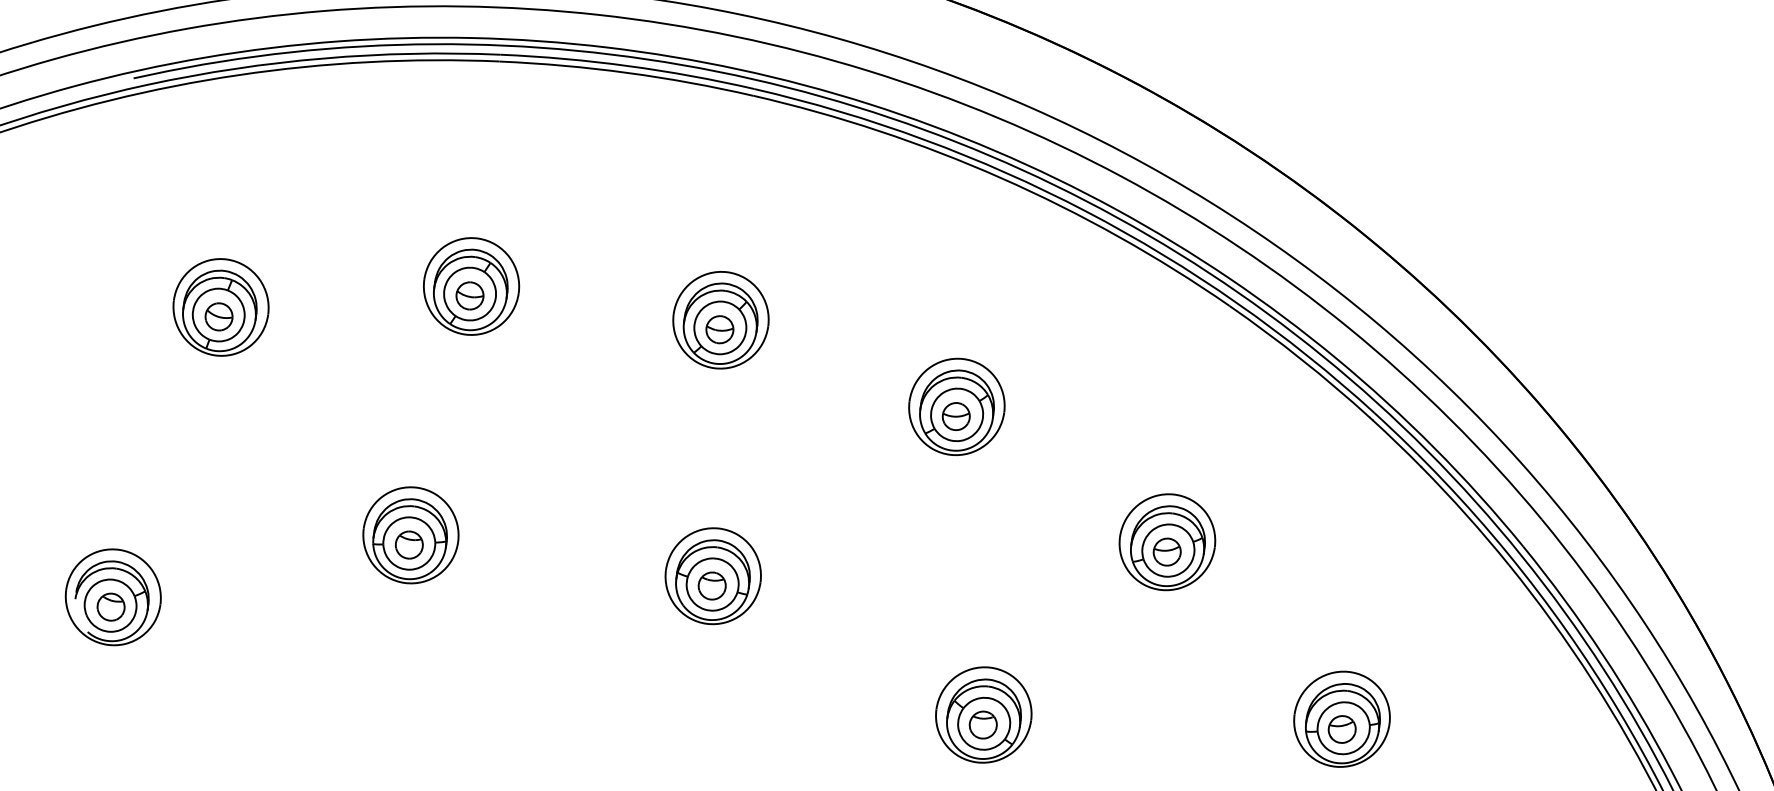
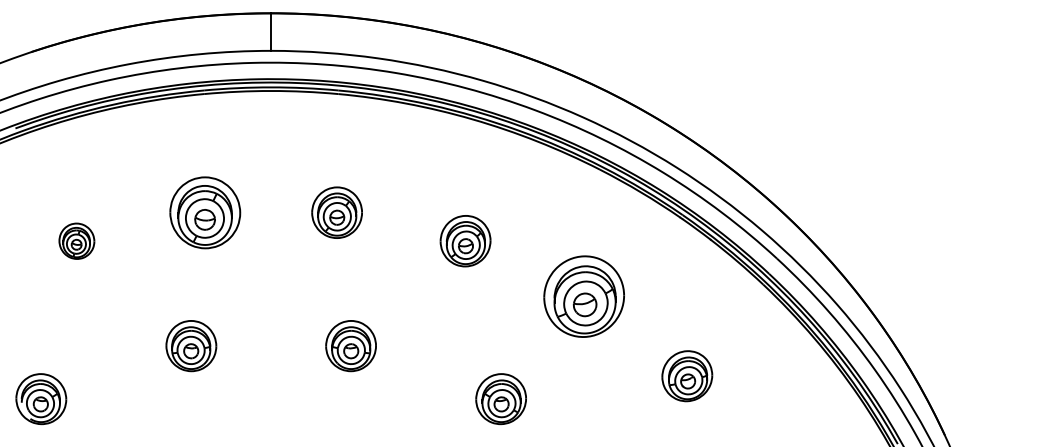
part: (471, 286) -> (205, 212), size x1.4
part: (220, 307) -> (76, 241), size x0.7
part: (1167, 542) -> (584, 296), size x1.6

